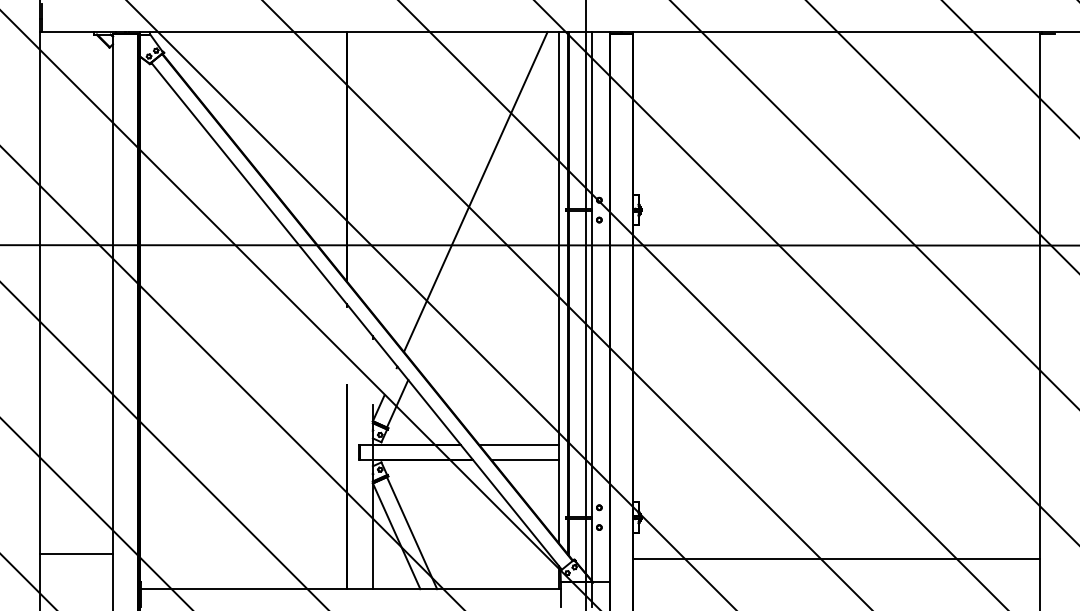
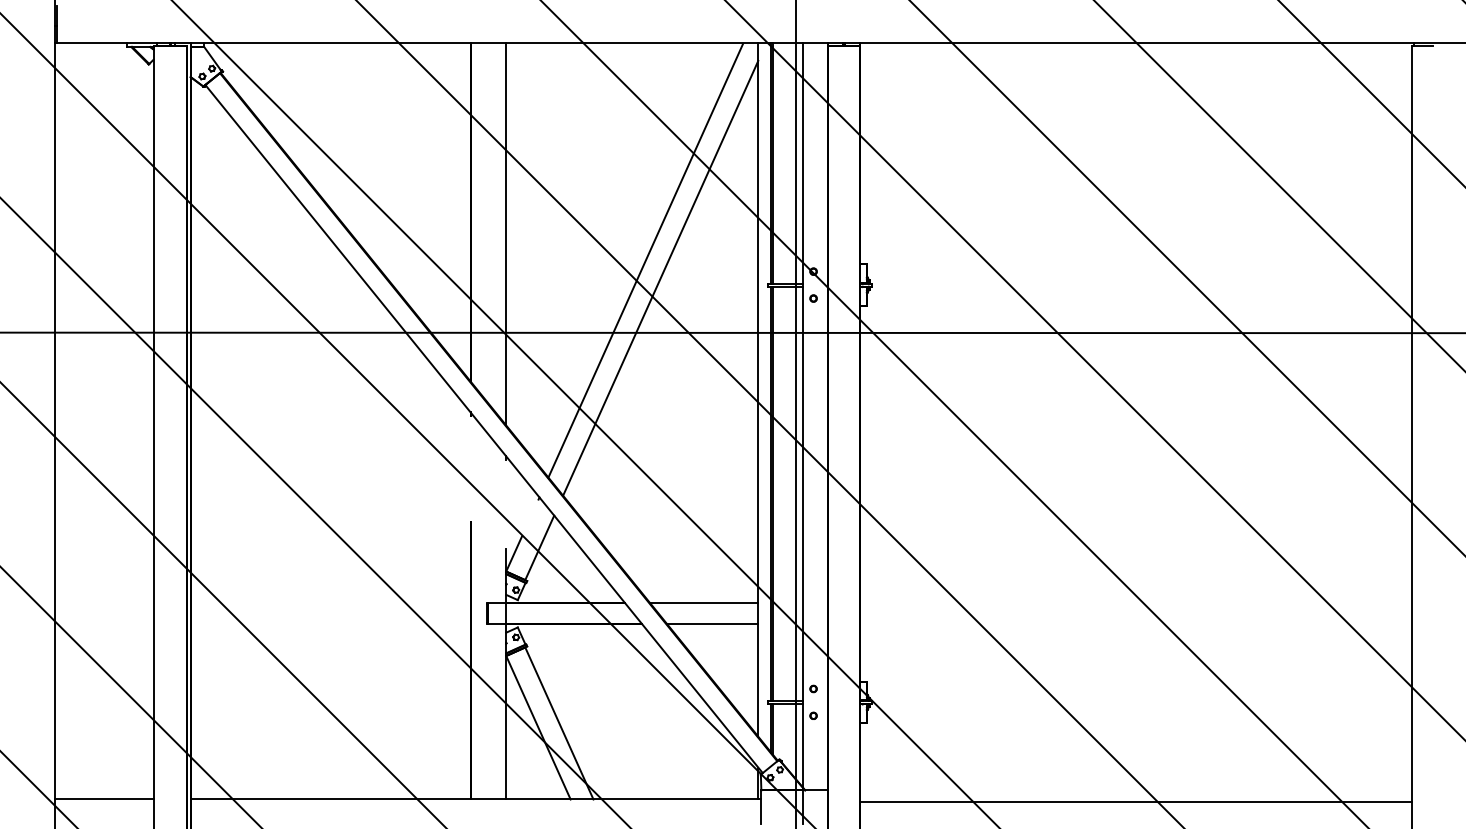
line: (372, 172) -> (505, 233), added
line: (486, 204) -> (660, 277), added
line: (76, 554) -> (103, 799), moved
line: (836, 558) -> (1135, 801), moved

